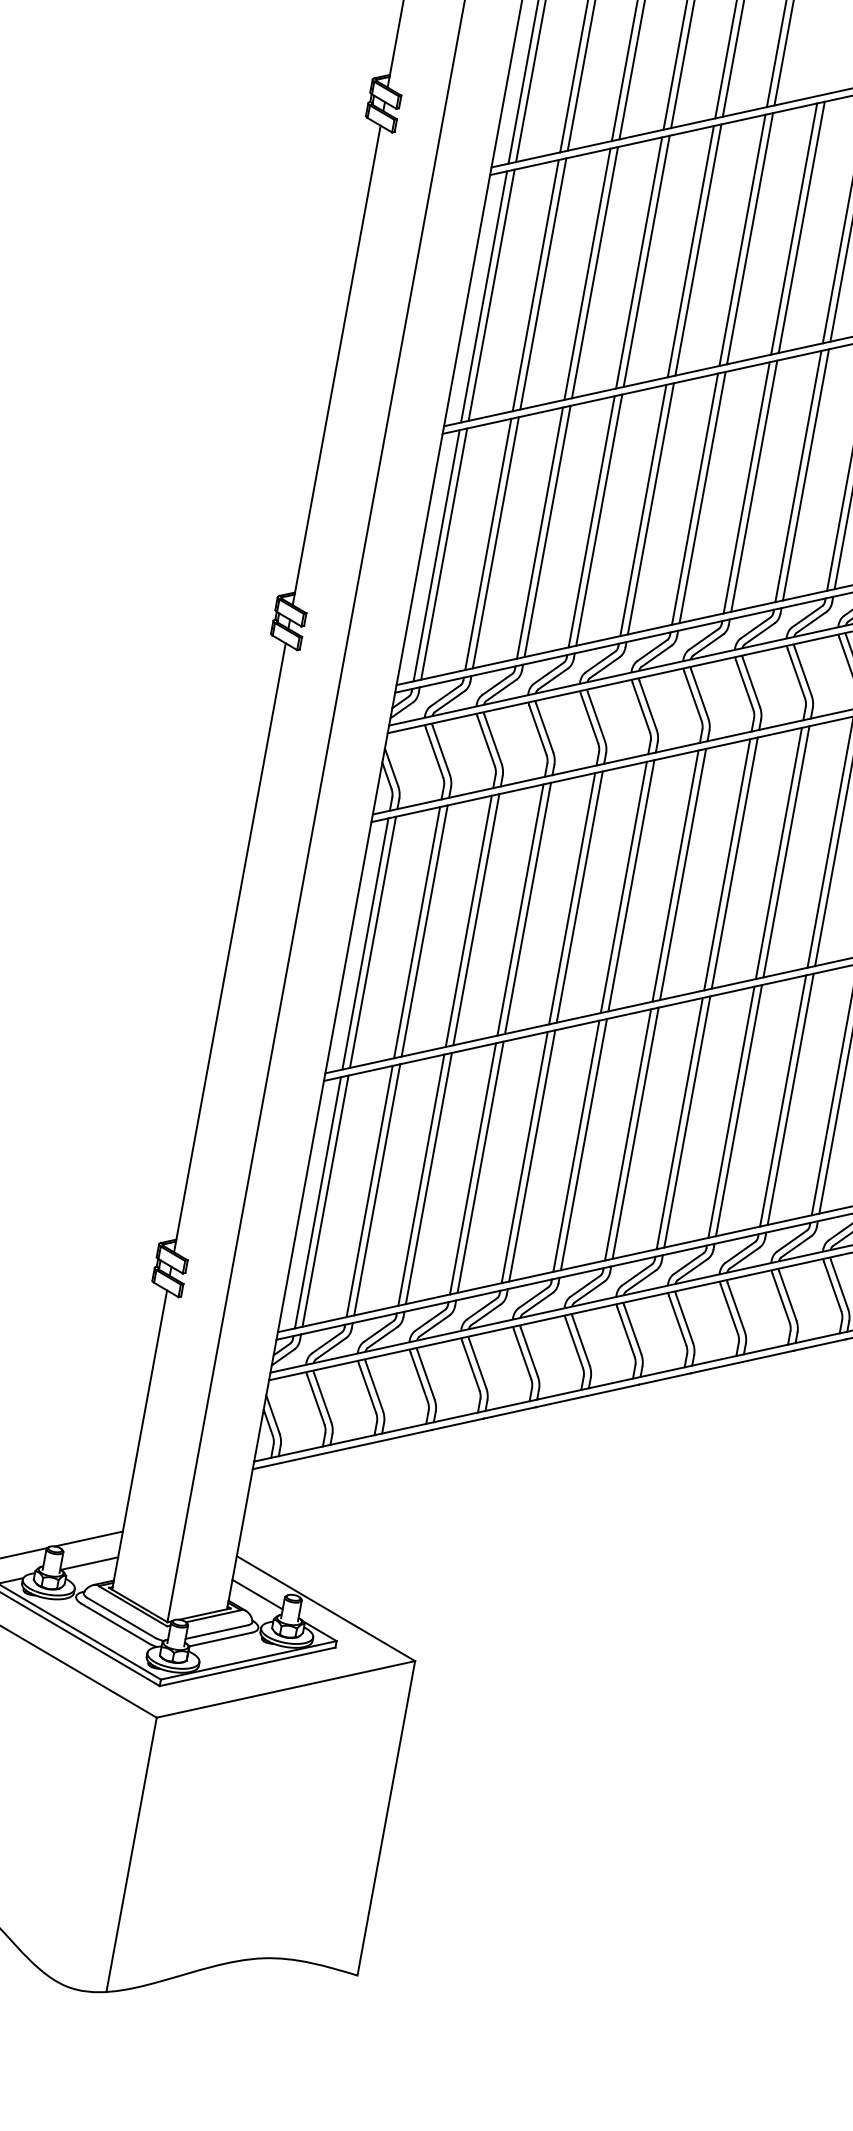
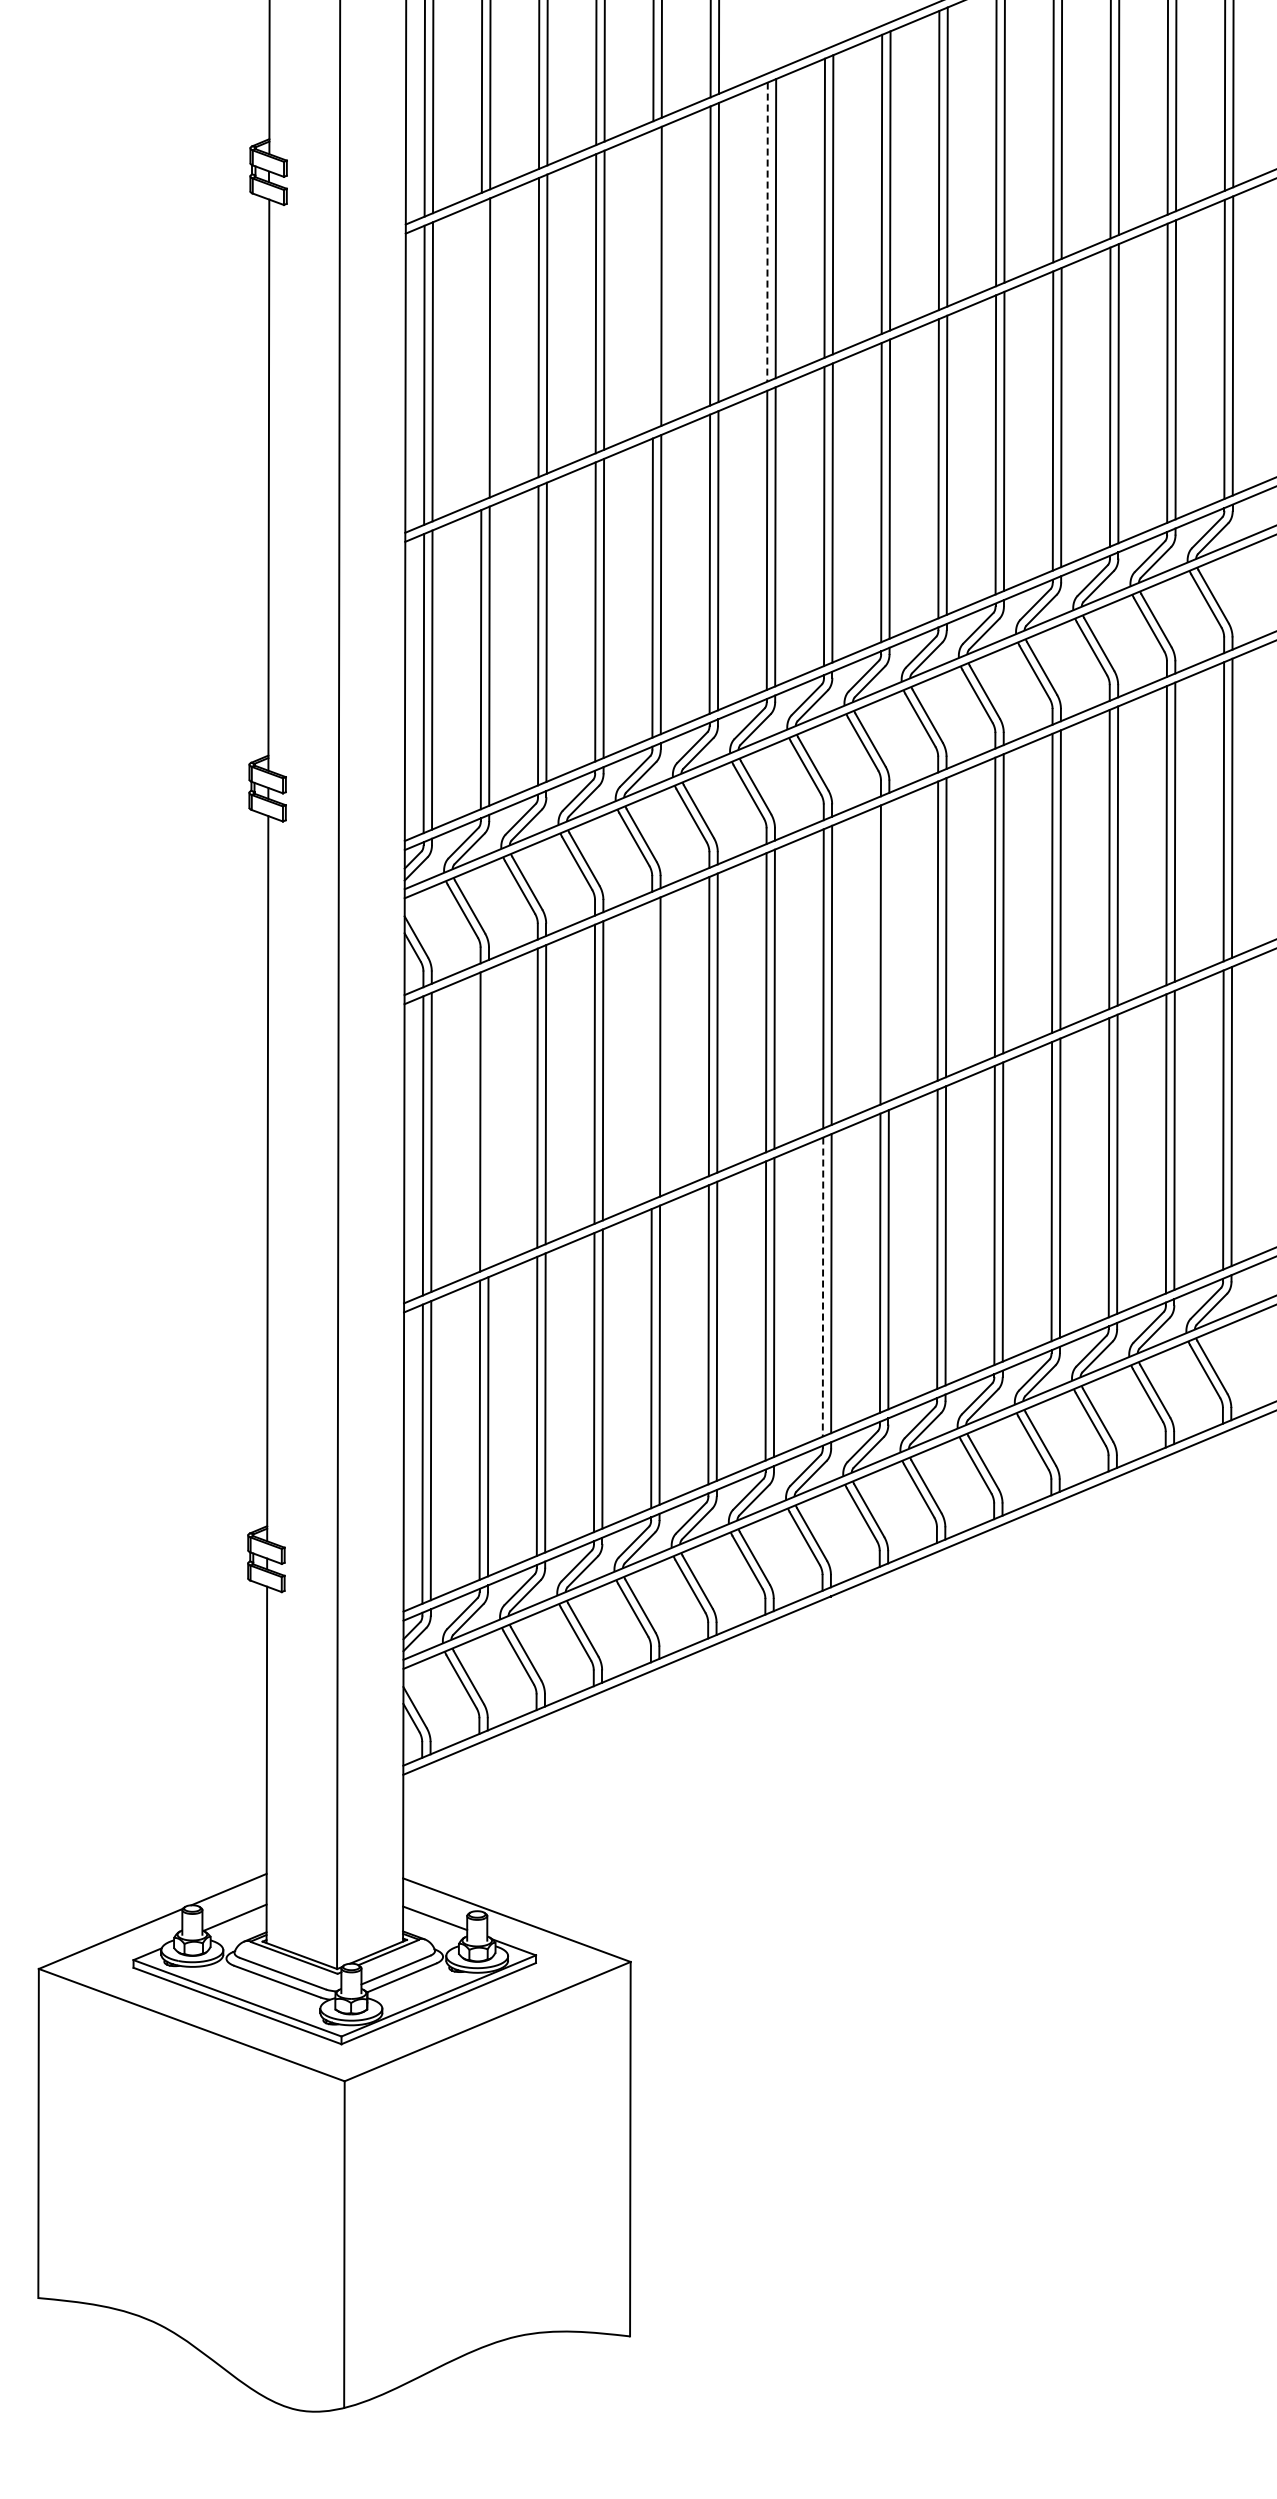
line: (794, 229) -> (767, 232), solid -> dashed
line: (690, 251) -> (652, 279), removed
line: (535, 285) -> (481, 351), removed
line: (785, 851) -> (888, 951), removed
line: (571, 898) -> (651, 1050), removed
line: (424, 930) -> (488, 1118), removed
line: (680, 1124) -> (823, 1287), solid -> dashed

